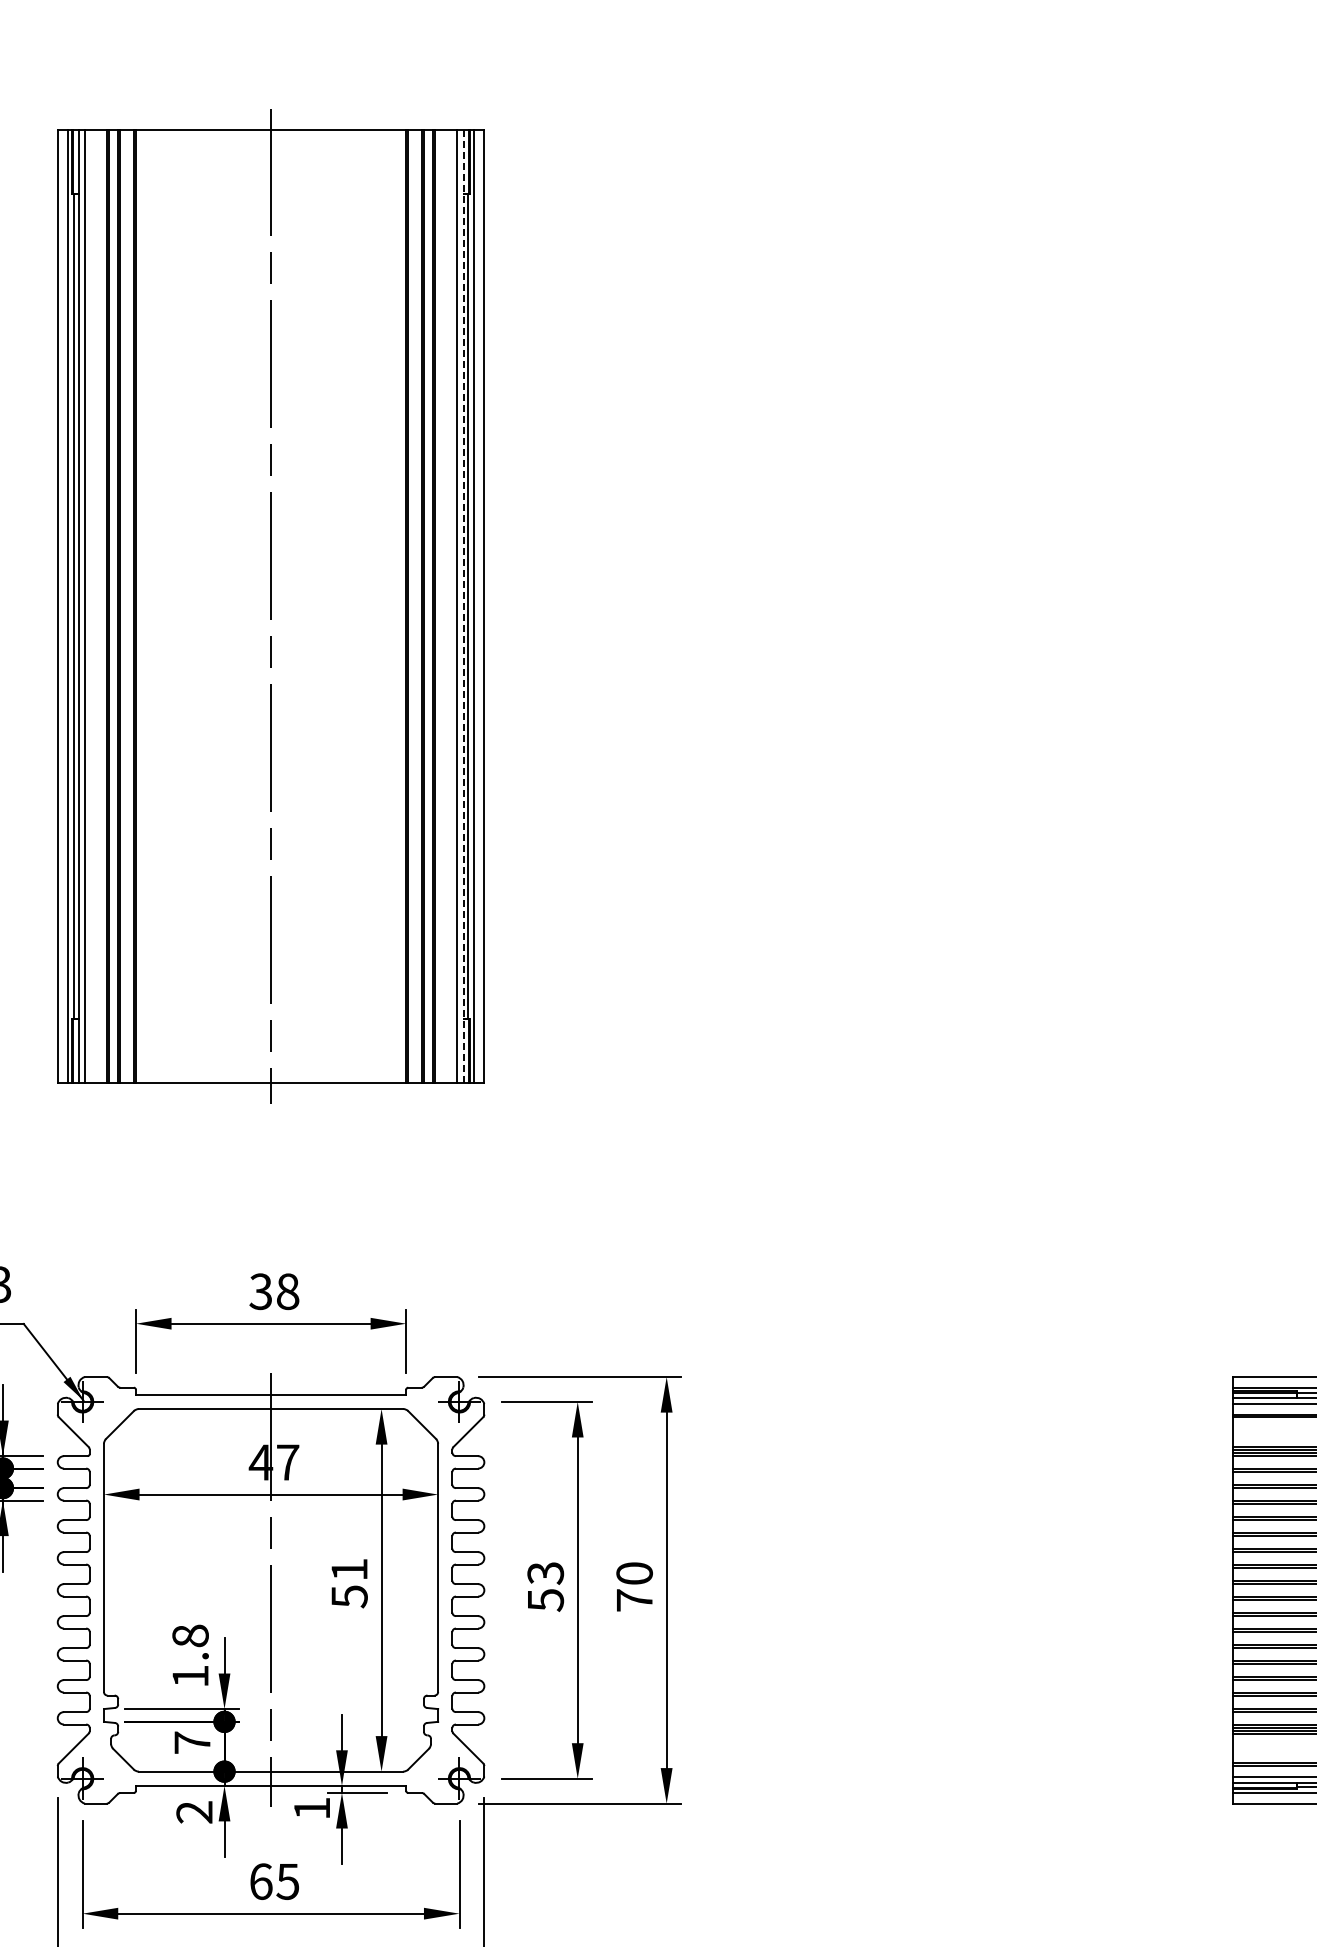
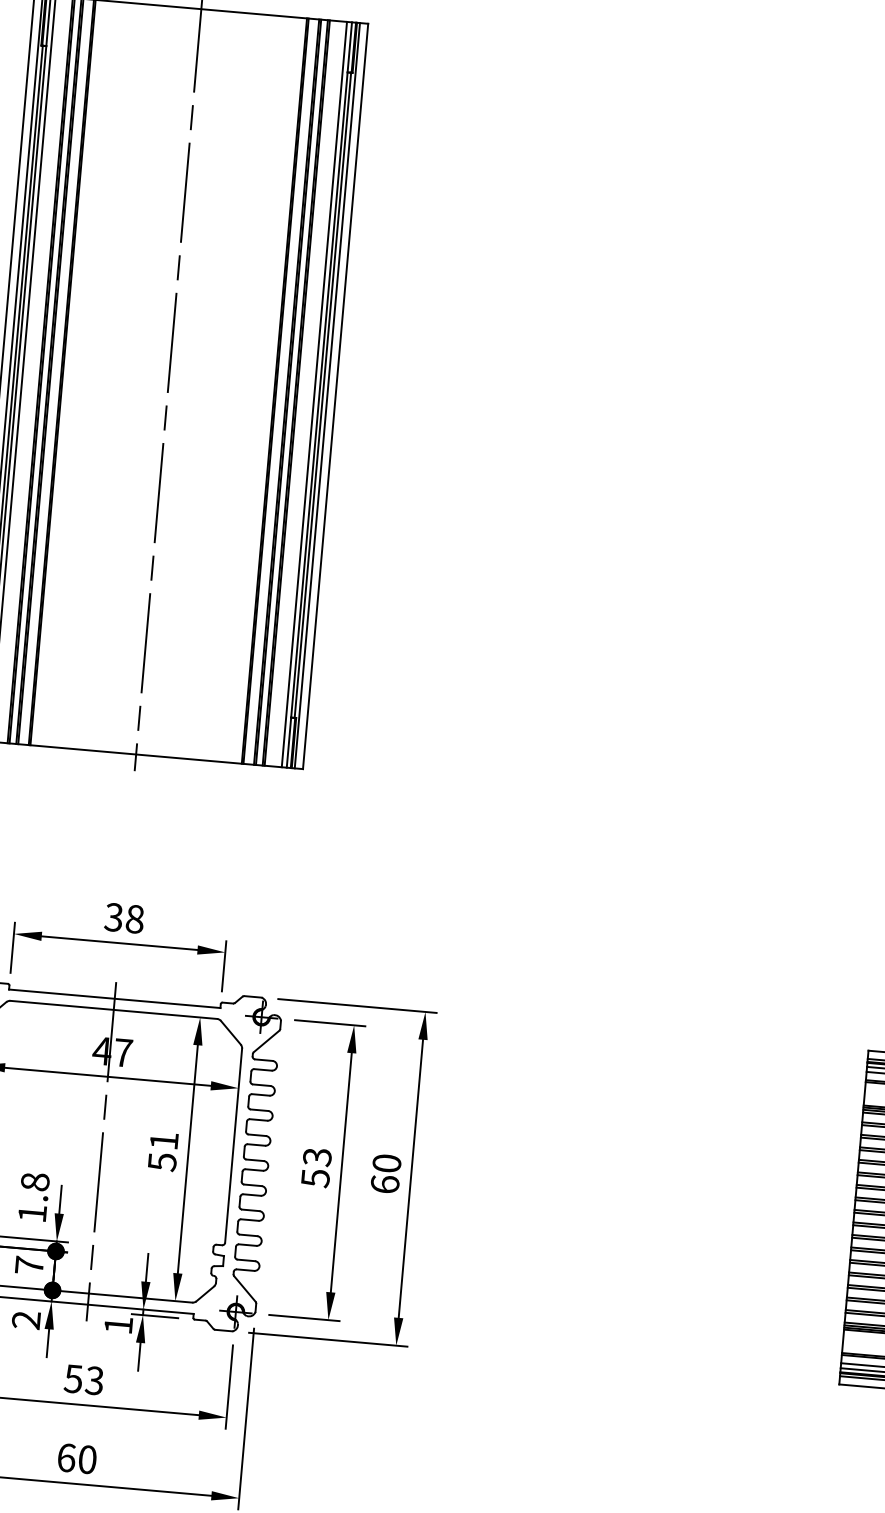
line: (463, 605) -> (319, 394), dashed -> solid
text: (634, 1600) -> (385, 1184), 70 -> 60
text: (274, 1881) -> (84, 1379), 65 -> 53

